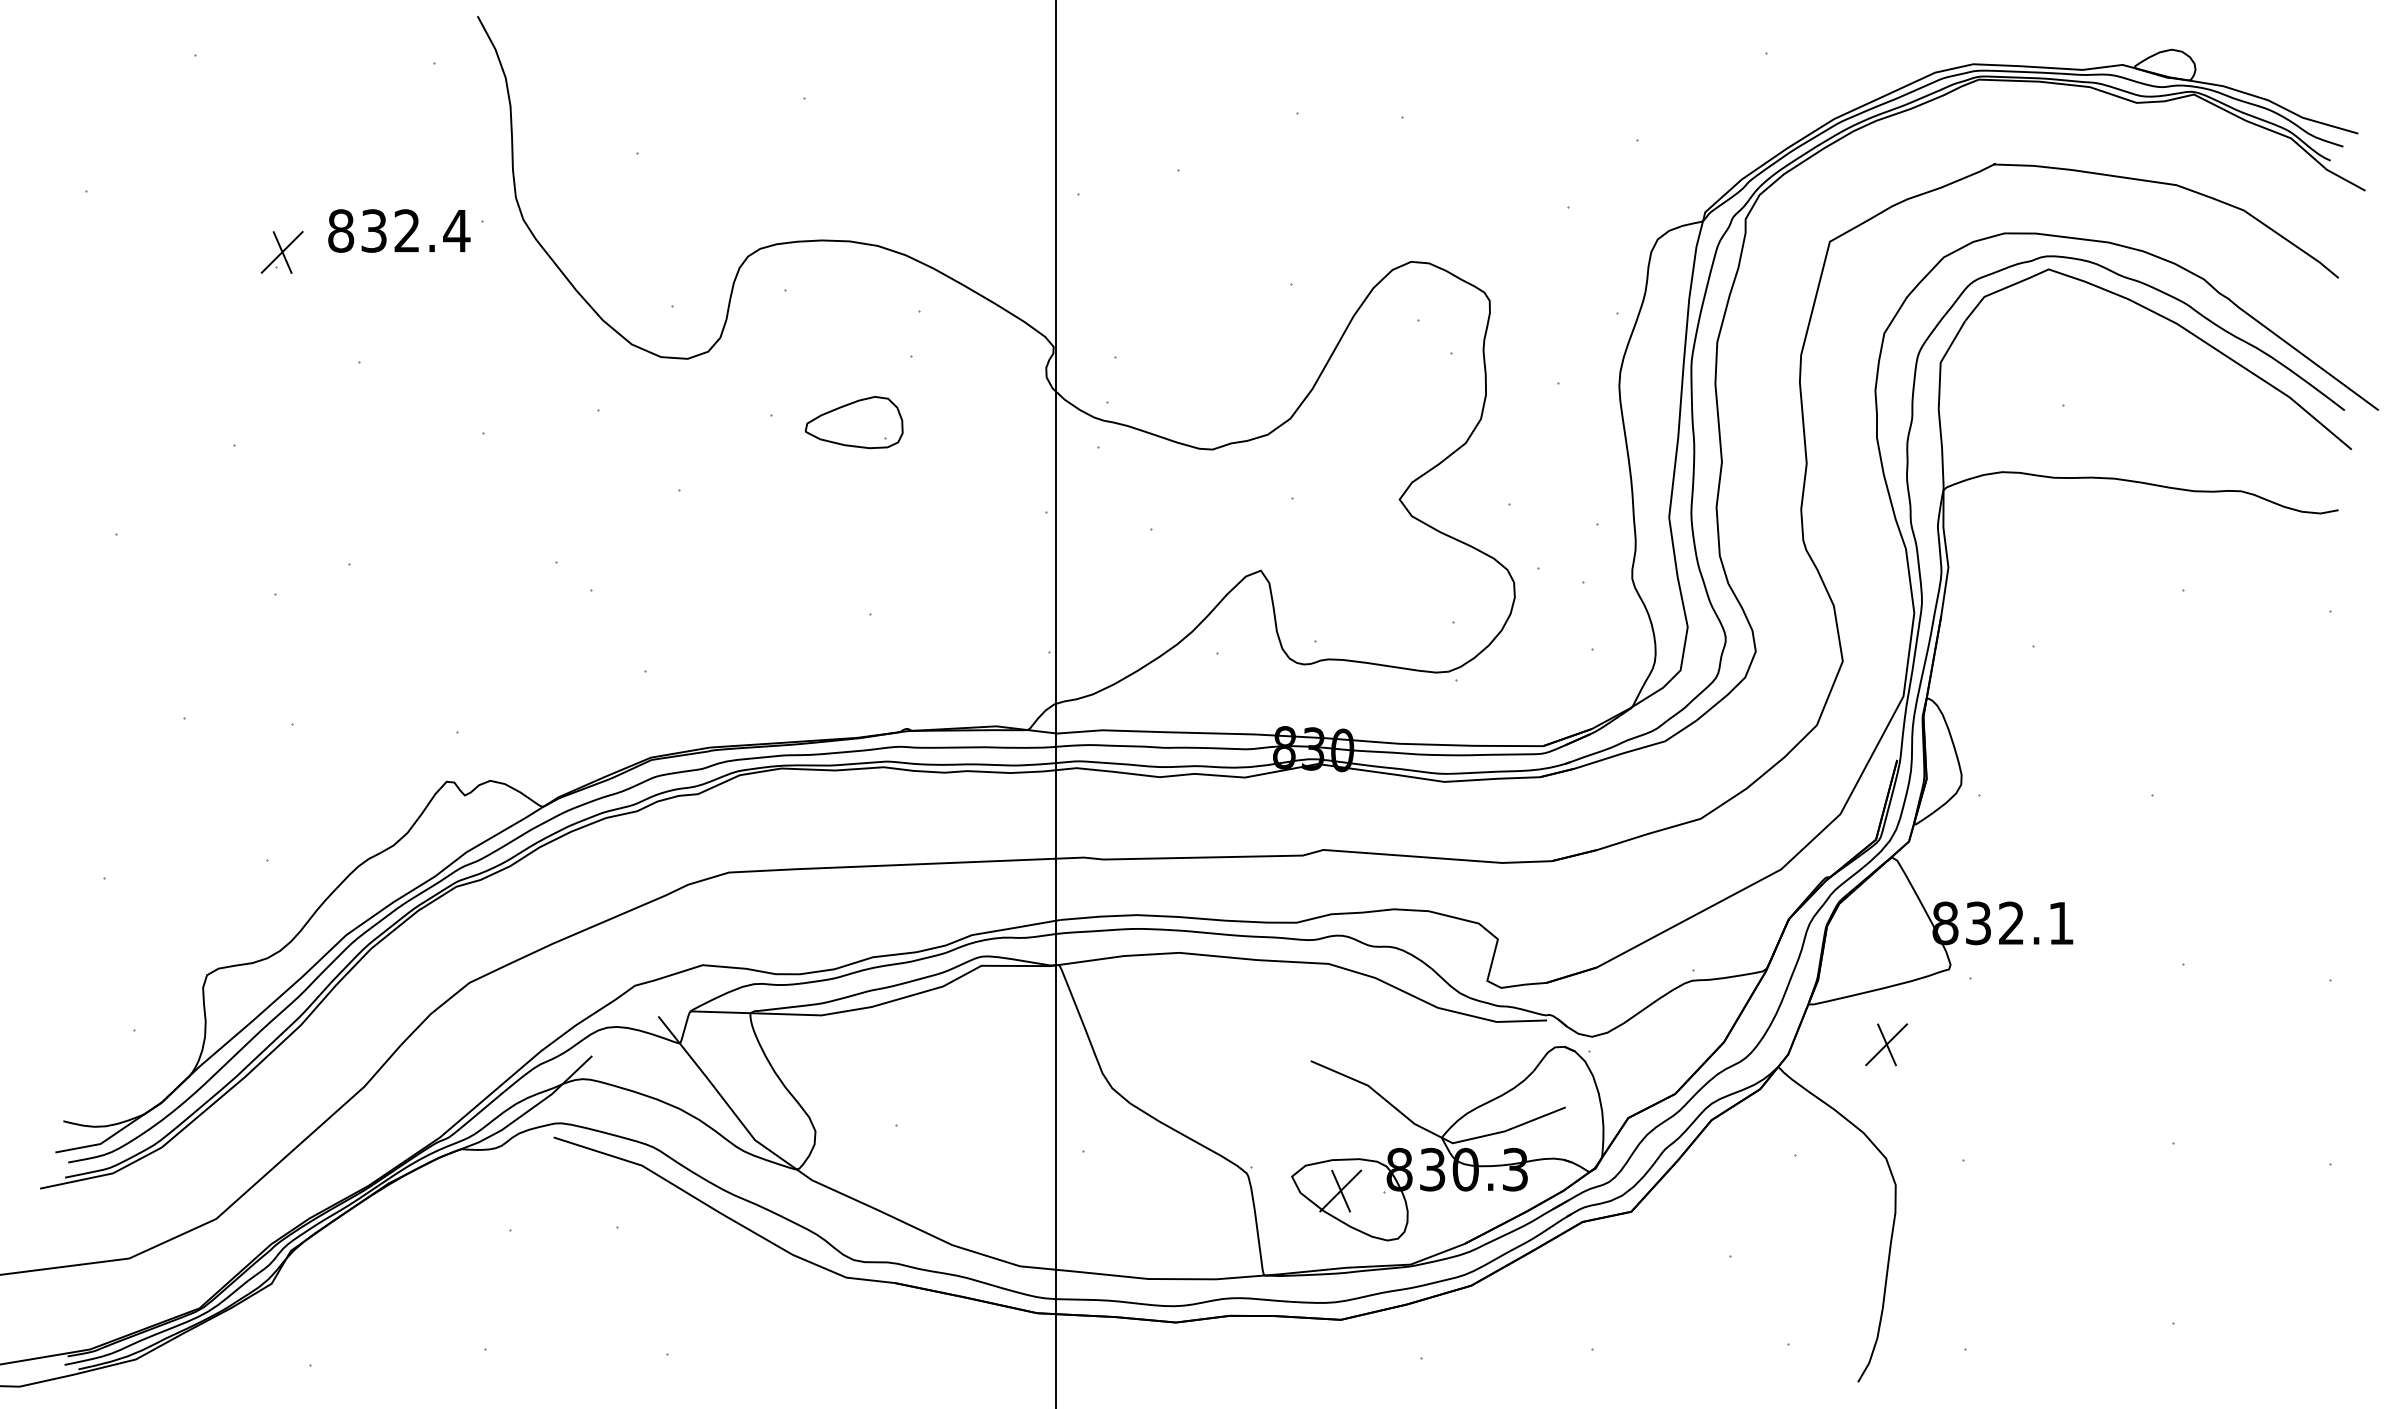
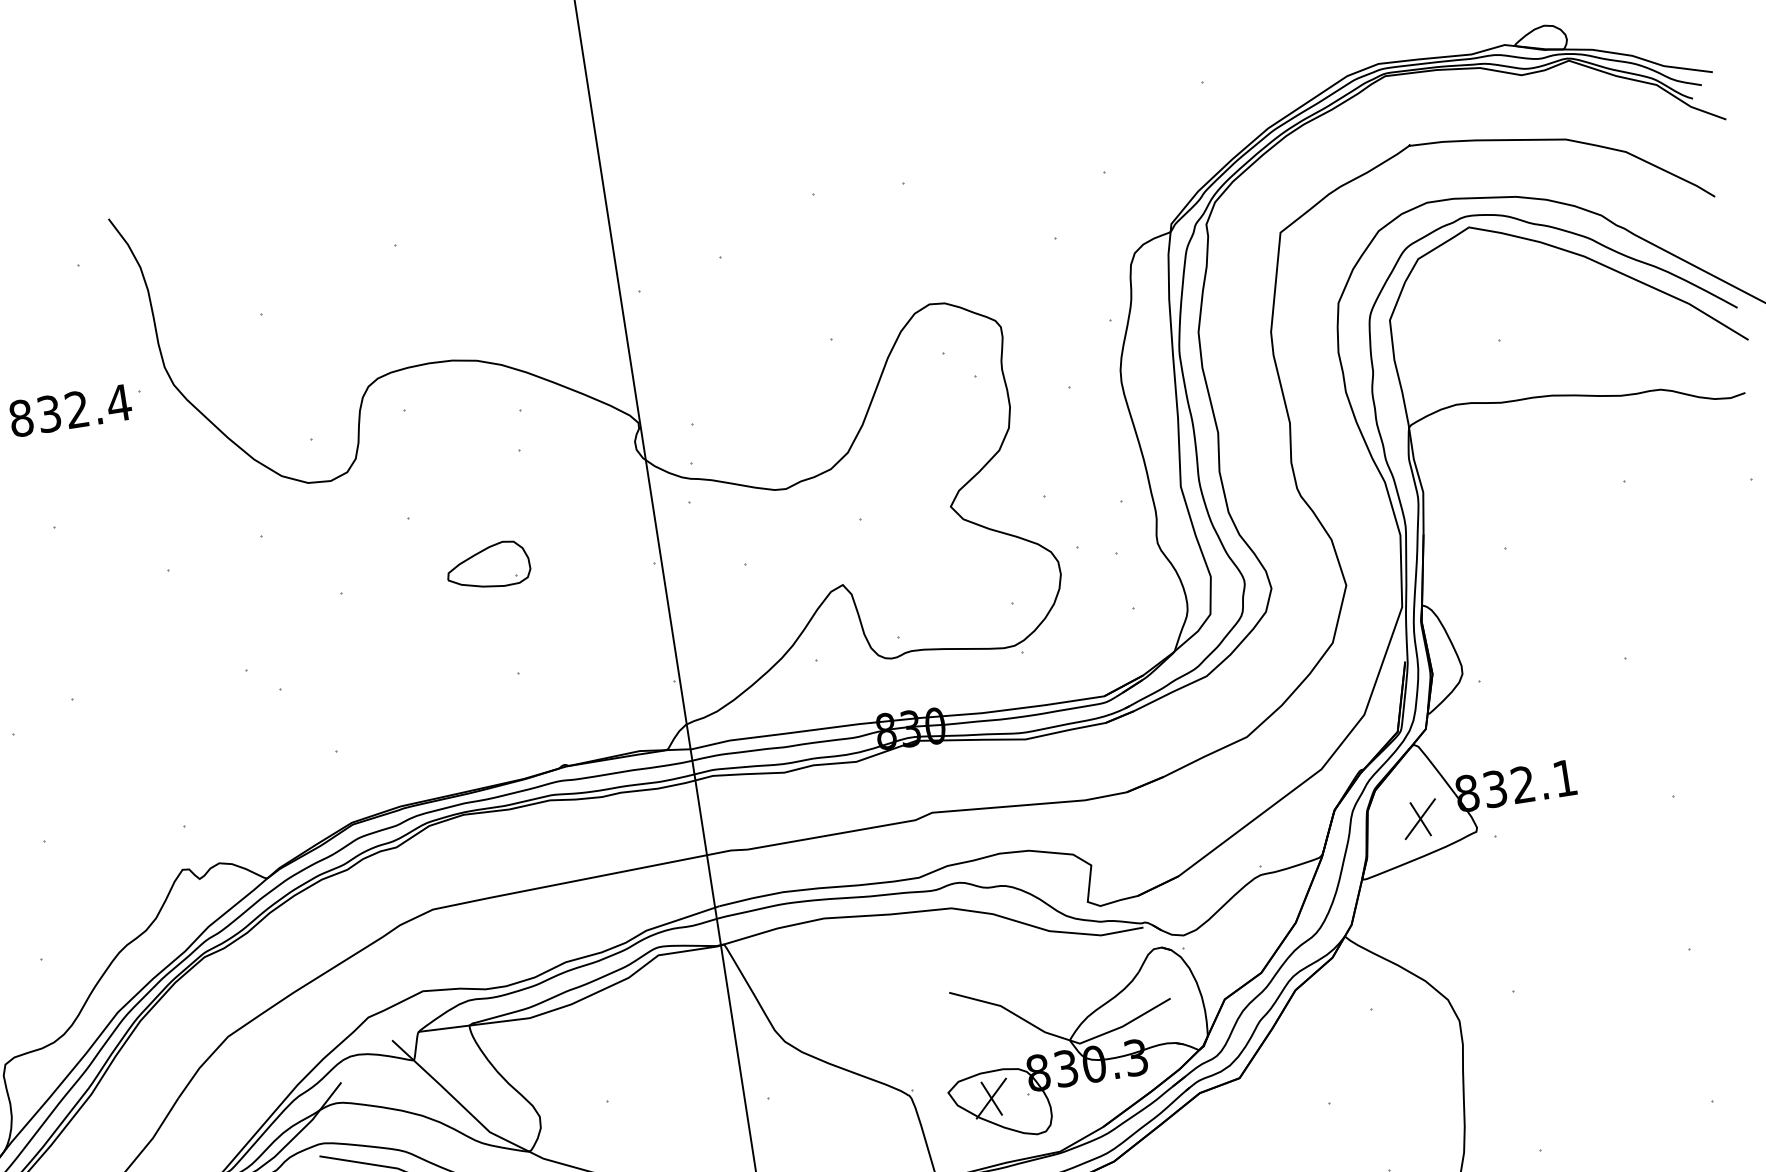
part: (853, 422) -> (487, 566), moved
part: (1886, 1044) -> (1420, 818), moved

